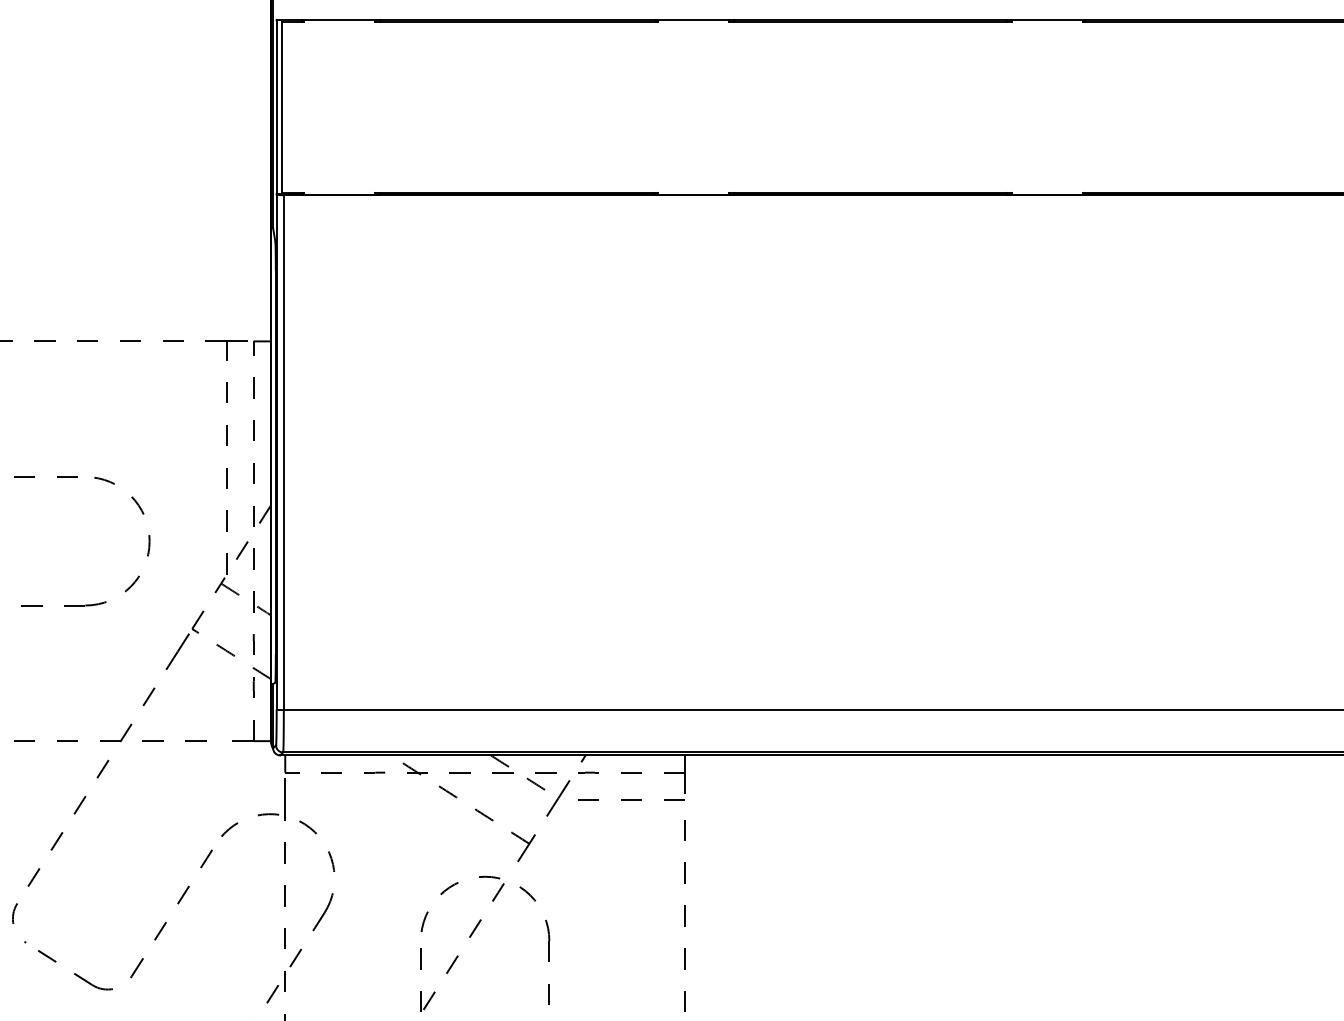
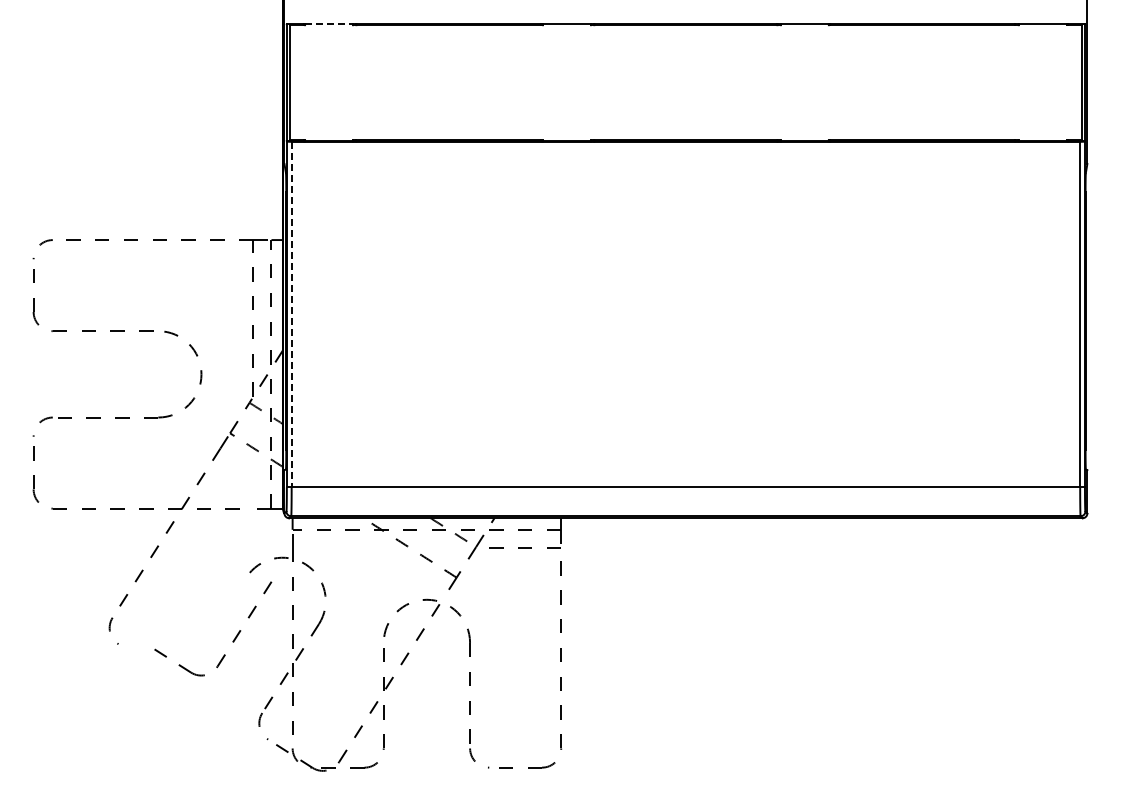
line: (340, 20) -> (329, 24), solid -> dashed
line: (283, 452) -> (291, 314), solid -> dashed
part: (155, 935) -> (233, 639), moved

